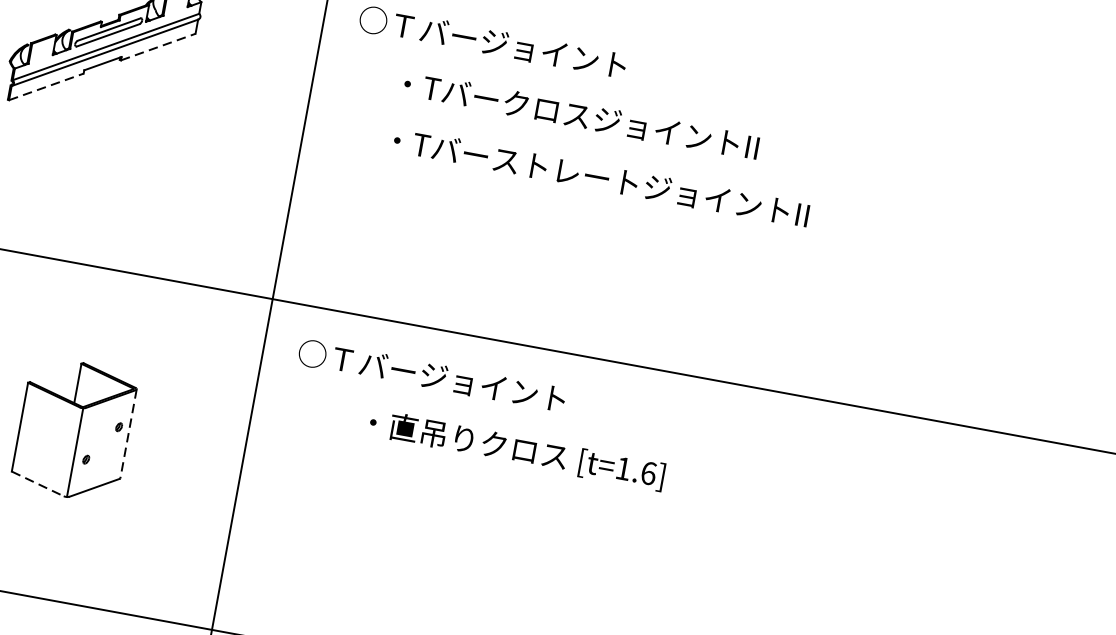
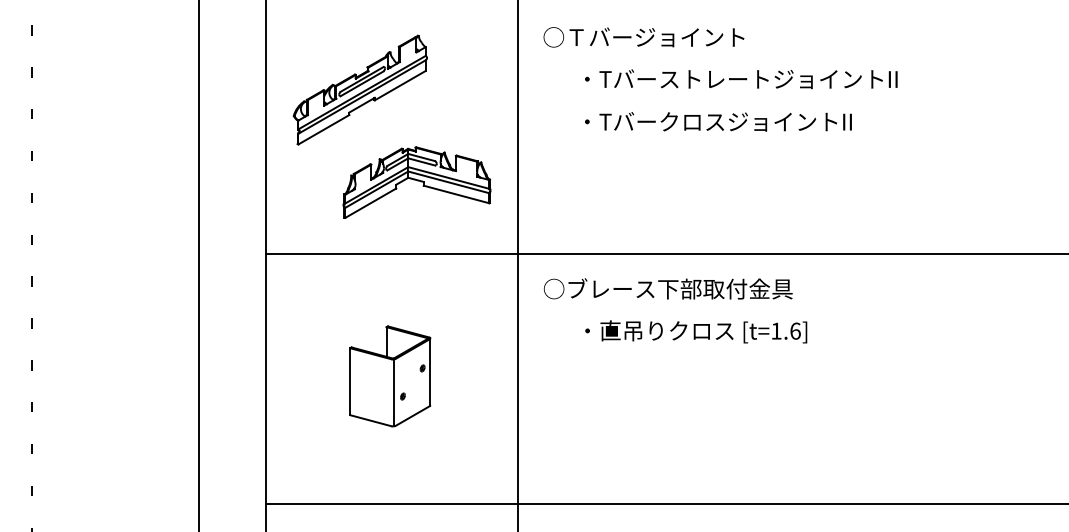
line: (158, 46) -> (400, 85), dashed -> solid
line: (47, 86) -> (324, 129), dashed -> solid
text: (660, 130) -> (778, 79), ・TバークロスジョイントII -> ・TバーストレートジョイントII
part: (156, 179) -> (416, 182), added
text: (650, 186) -> (778, 121), ・TバーストレートジョイントII -> ・TバークロスジョイントII
text: (480, 384) -> (680, 288), ○Ｔバージョイント -> ○ブレース下部取付金具
line: (128, 434) -> (430, 372), dashed -> solid
text: (517, 449) -> (696, 331), moved
line: (38, 483) -> (371, 420), dashed -> solid

